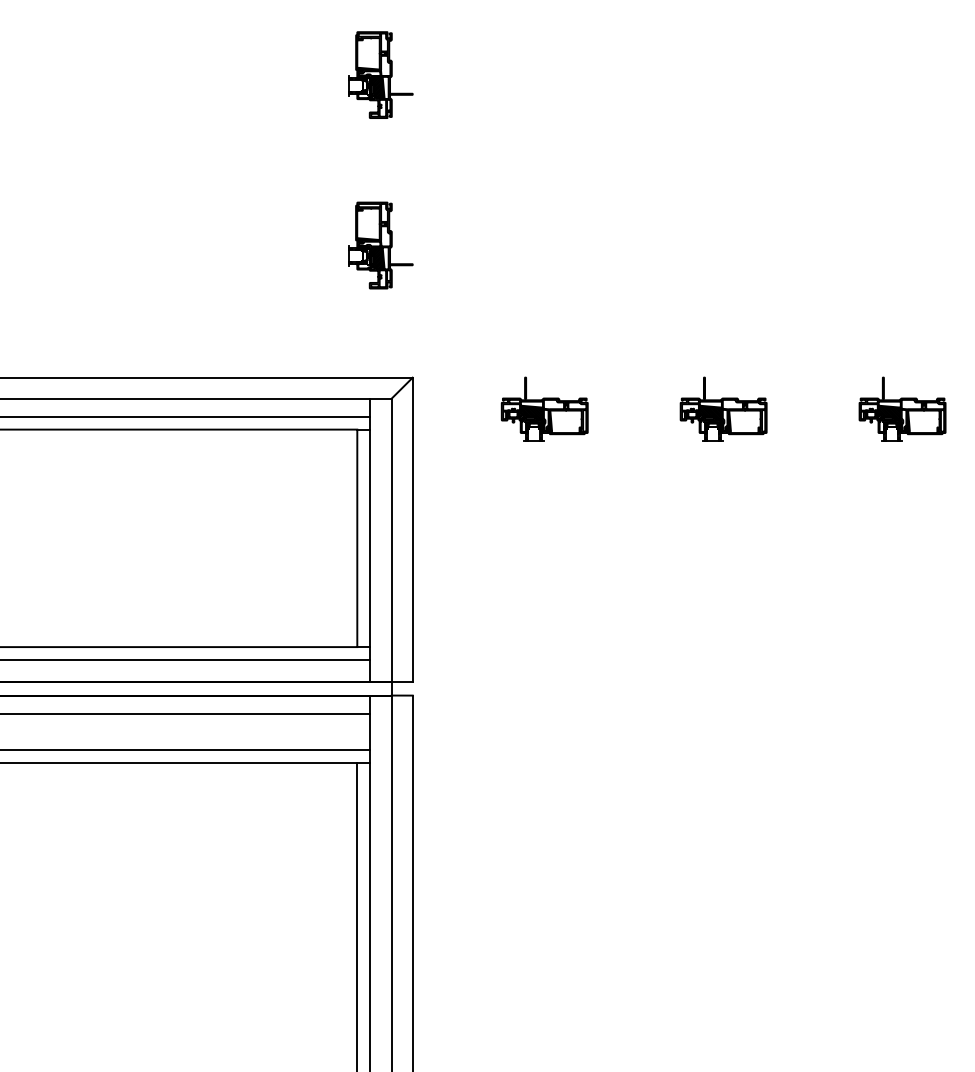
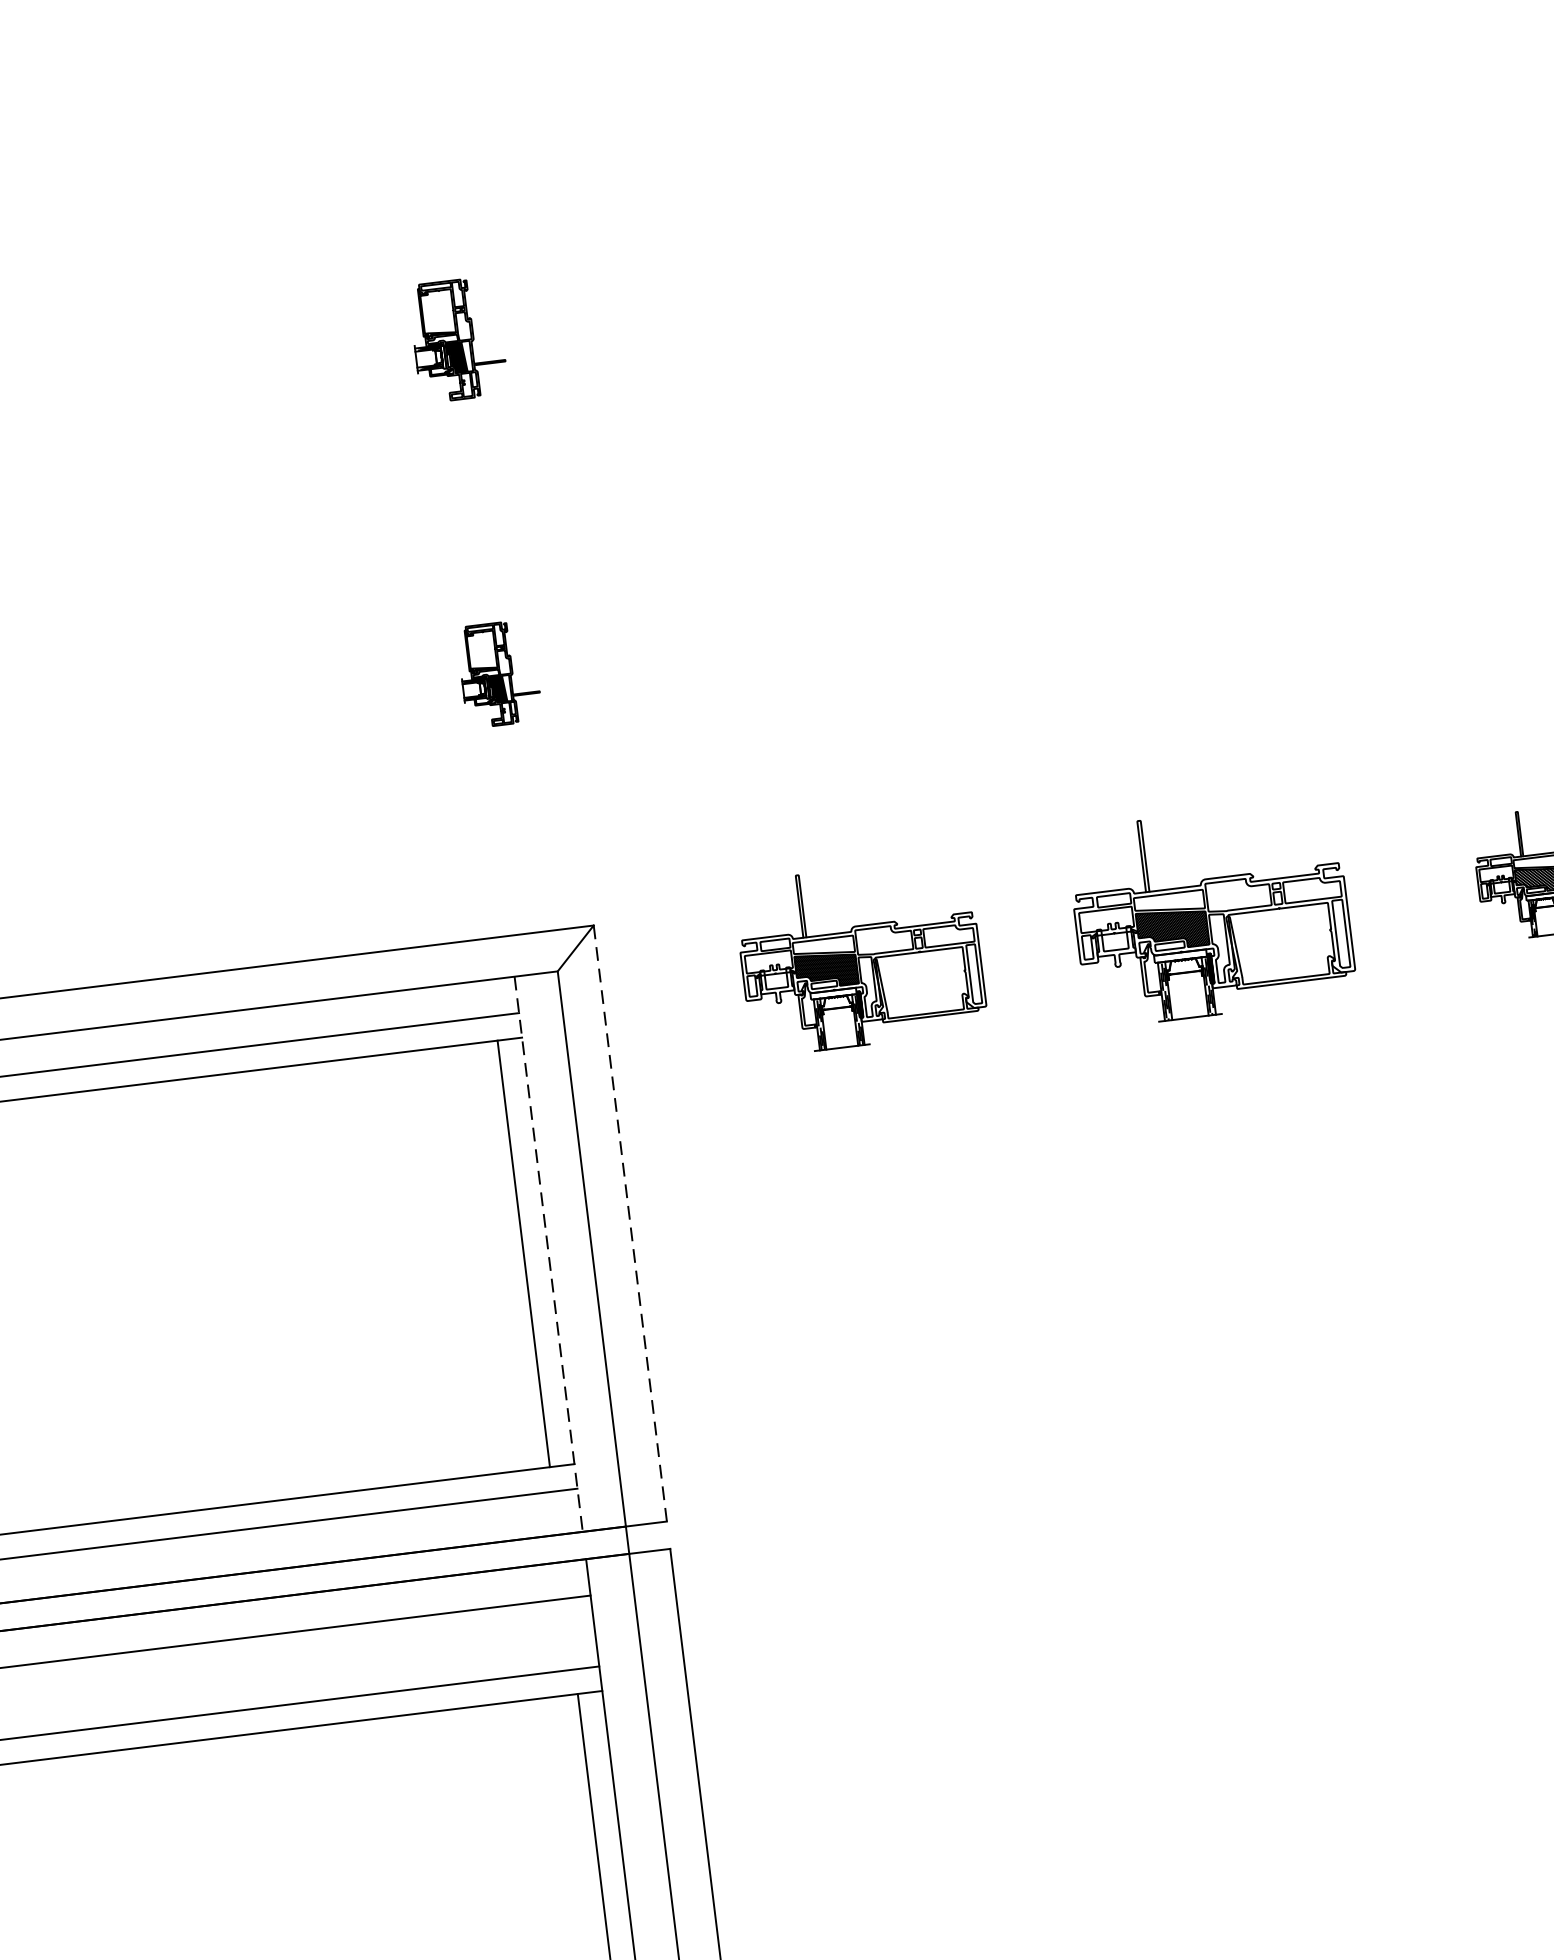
part: (380, 74) -> (457, 338), size x0.7
part: (380, 245) -> (498, 674), size x0.6
part: (544, 408) -> (859, 954), size x1.4
part: (723, 408) -> (1210, 911), size x1.6
line: (412, 529) -> (629, 1223), solid -> dashed
line: (369, 540) -> (548, 1255), solid -> dashed

